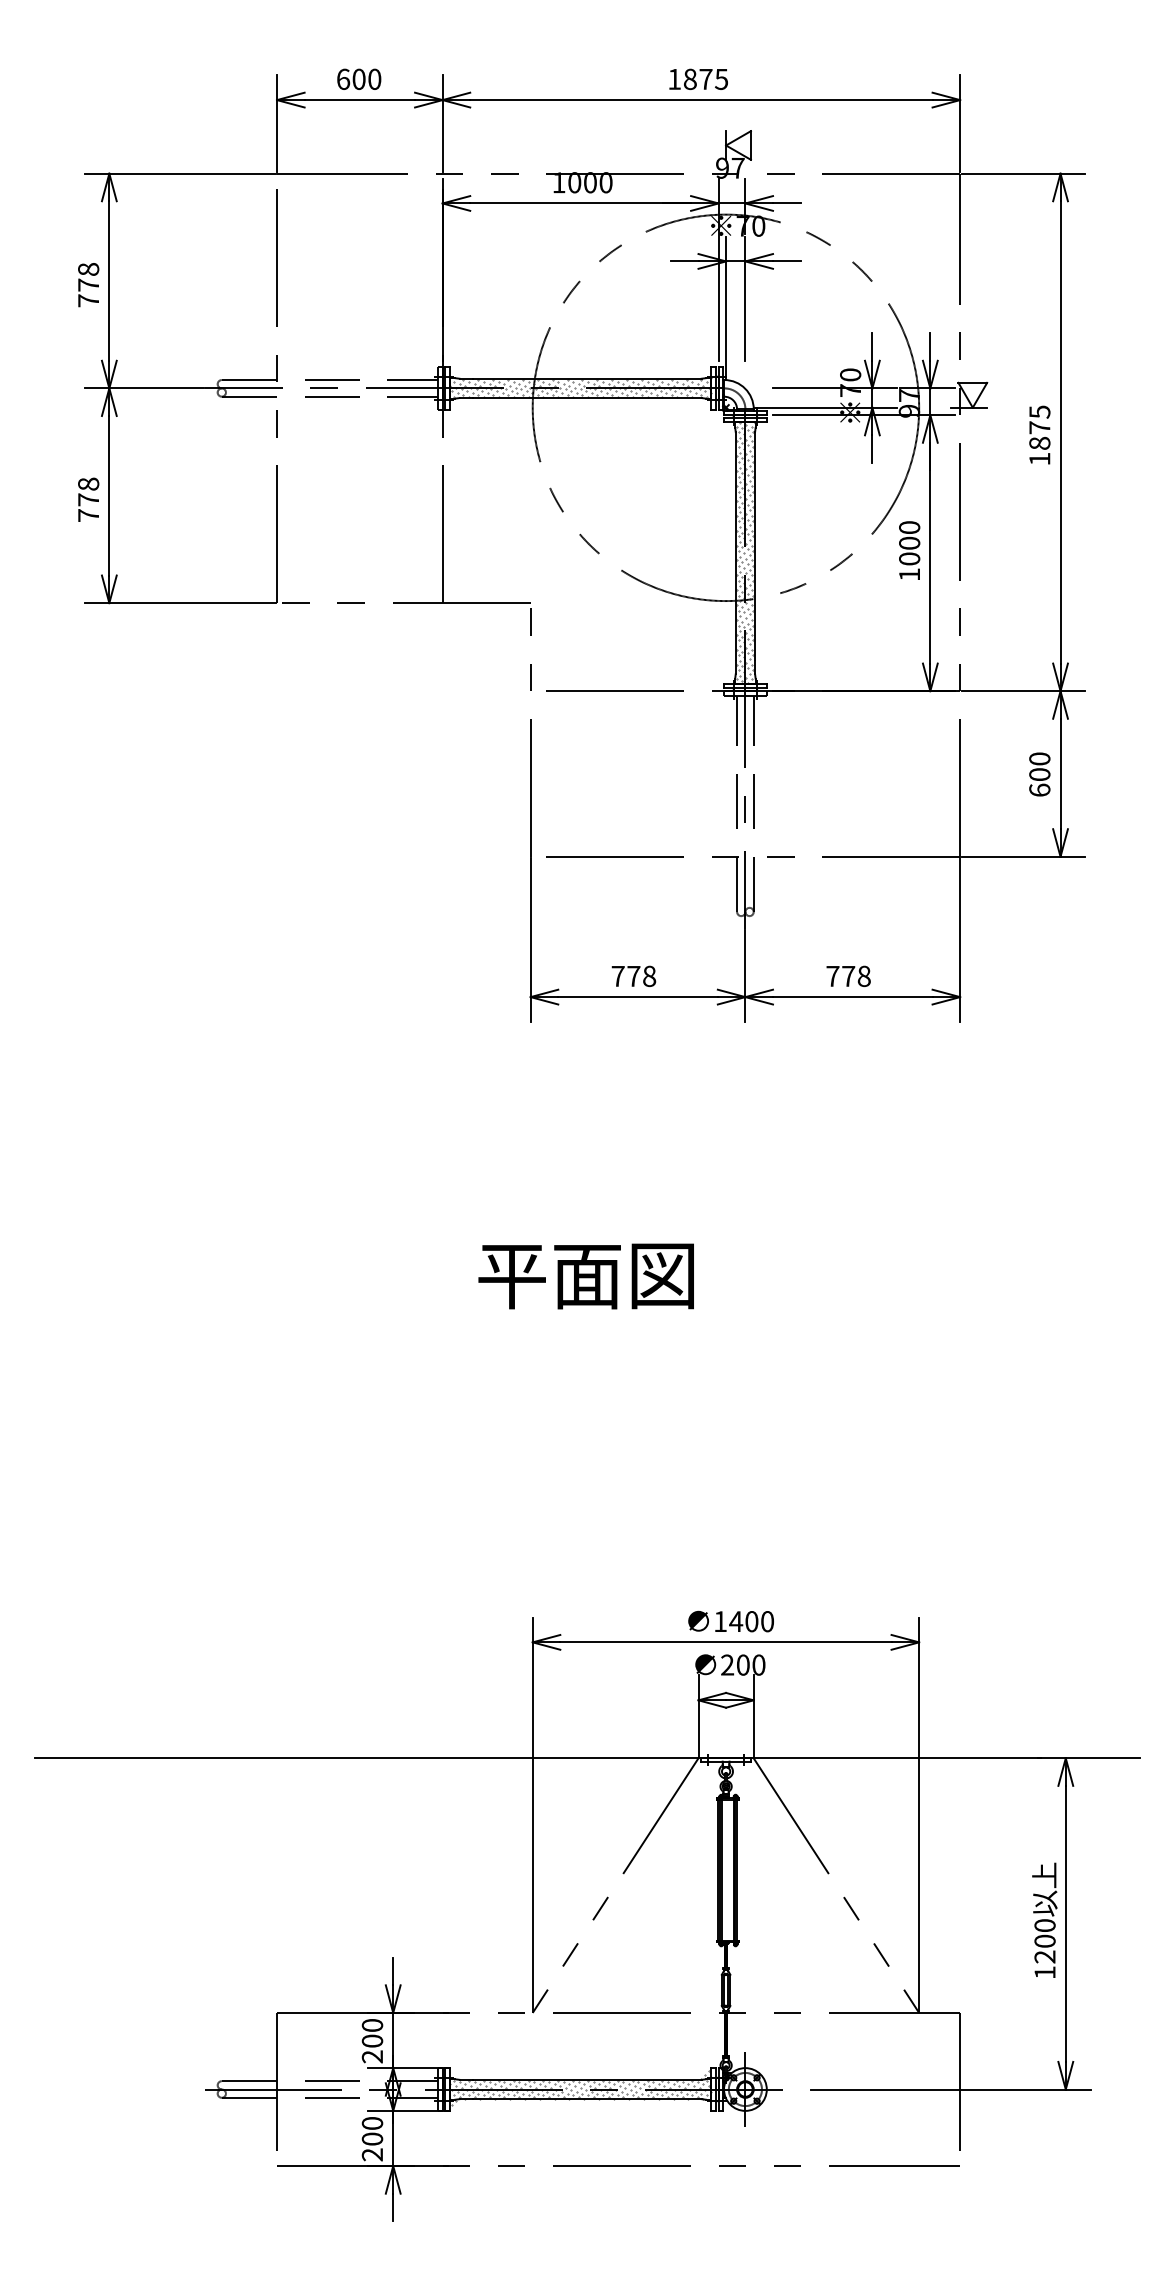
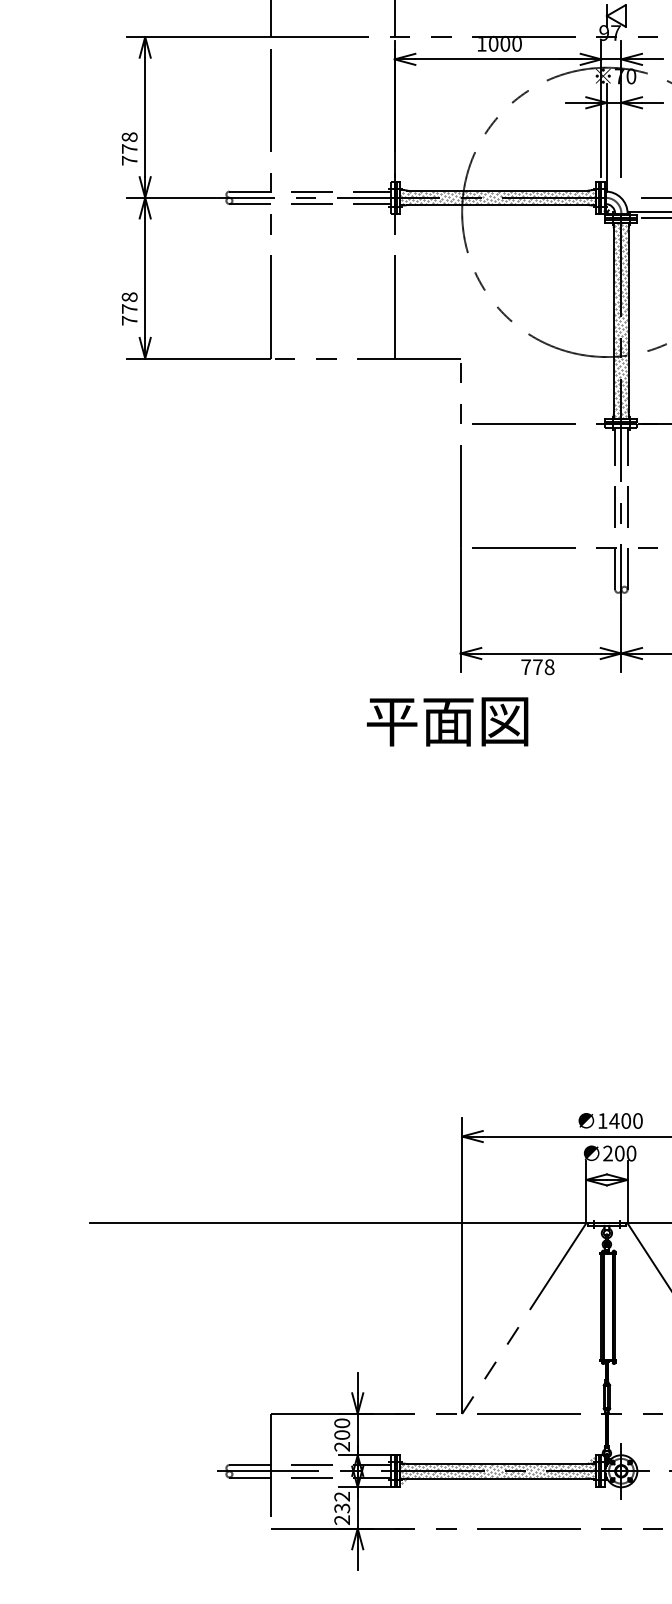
text: (88, 285) -> (129, 149), moved
text: (88, 499) -> (129, 308), moved
text: (633, 975) -> (537, 666), moved
text: (585, 1276) -> (447, 721), moved
text: (372, 2131) -> (342, 1502), 200 -> 232

